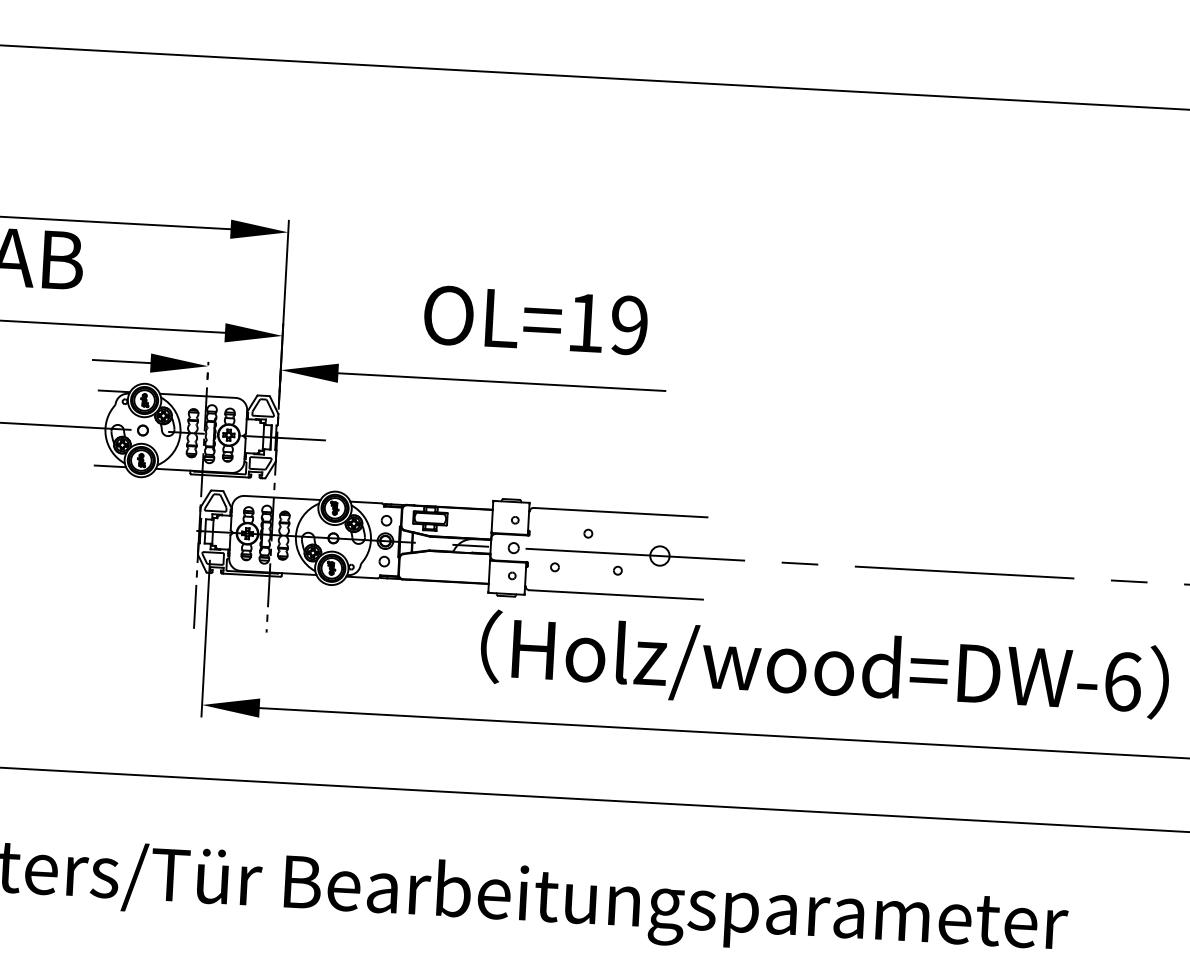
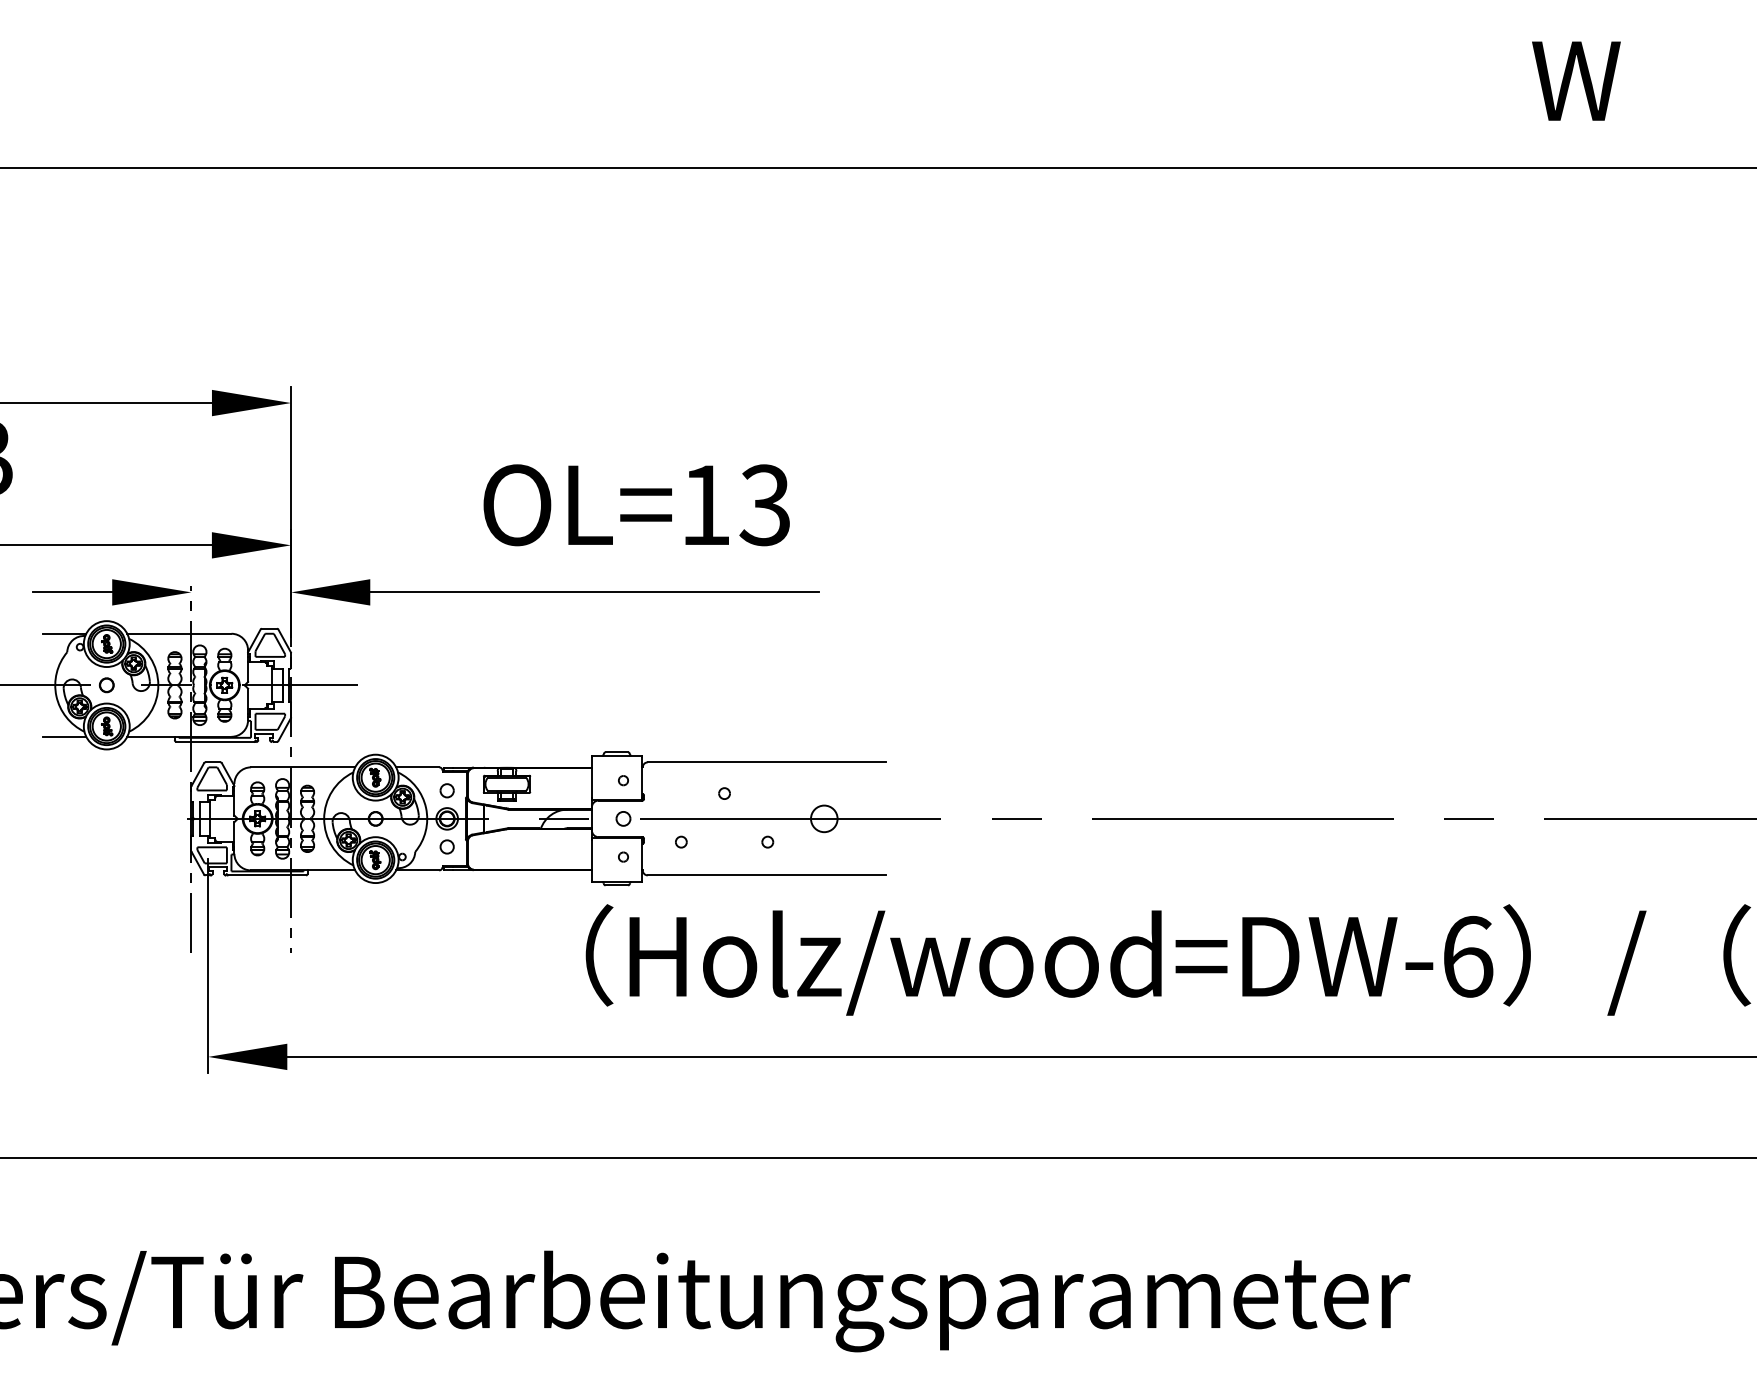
text: (628, 325) -> (764, 505), OL=19 -> OL=13

